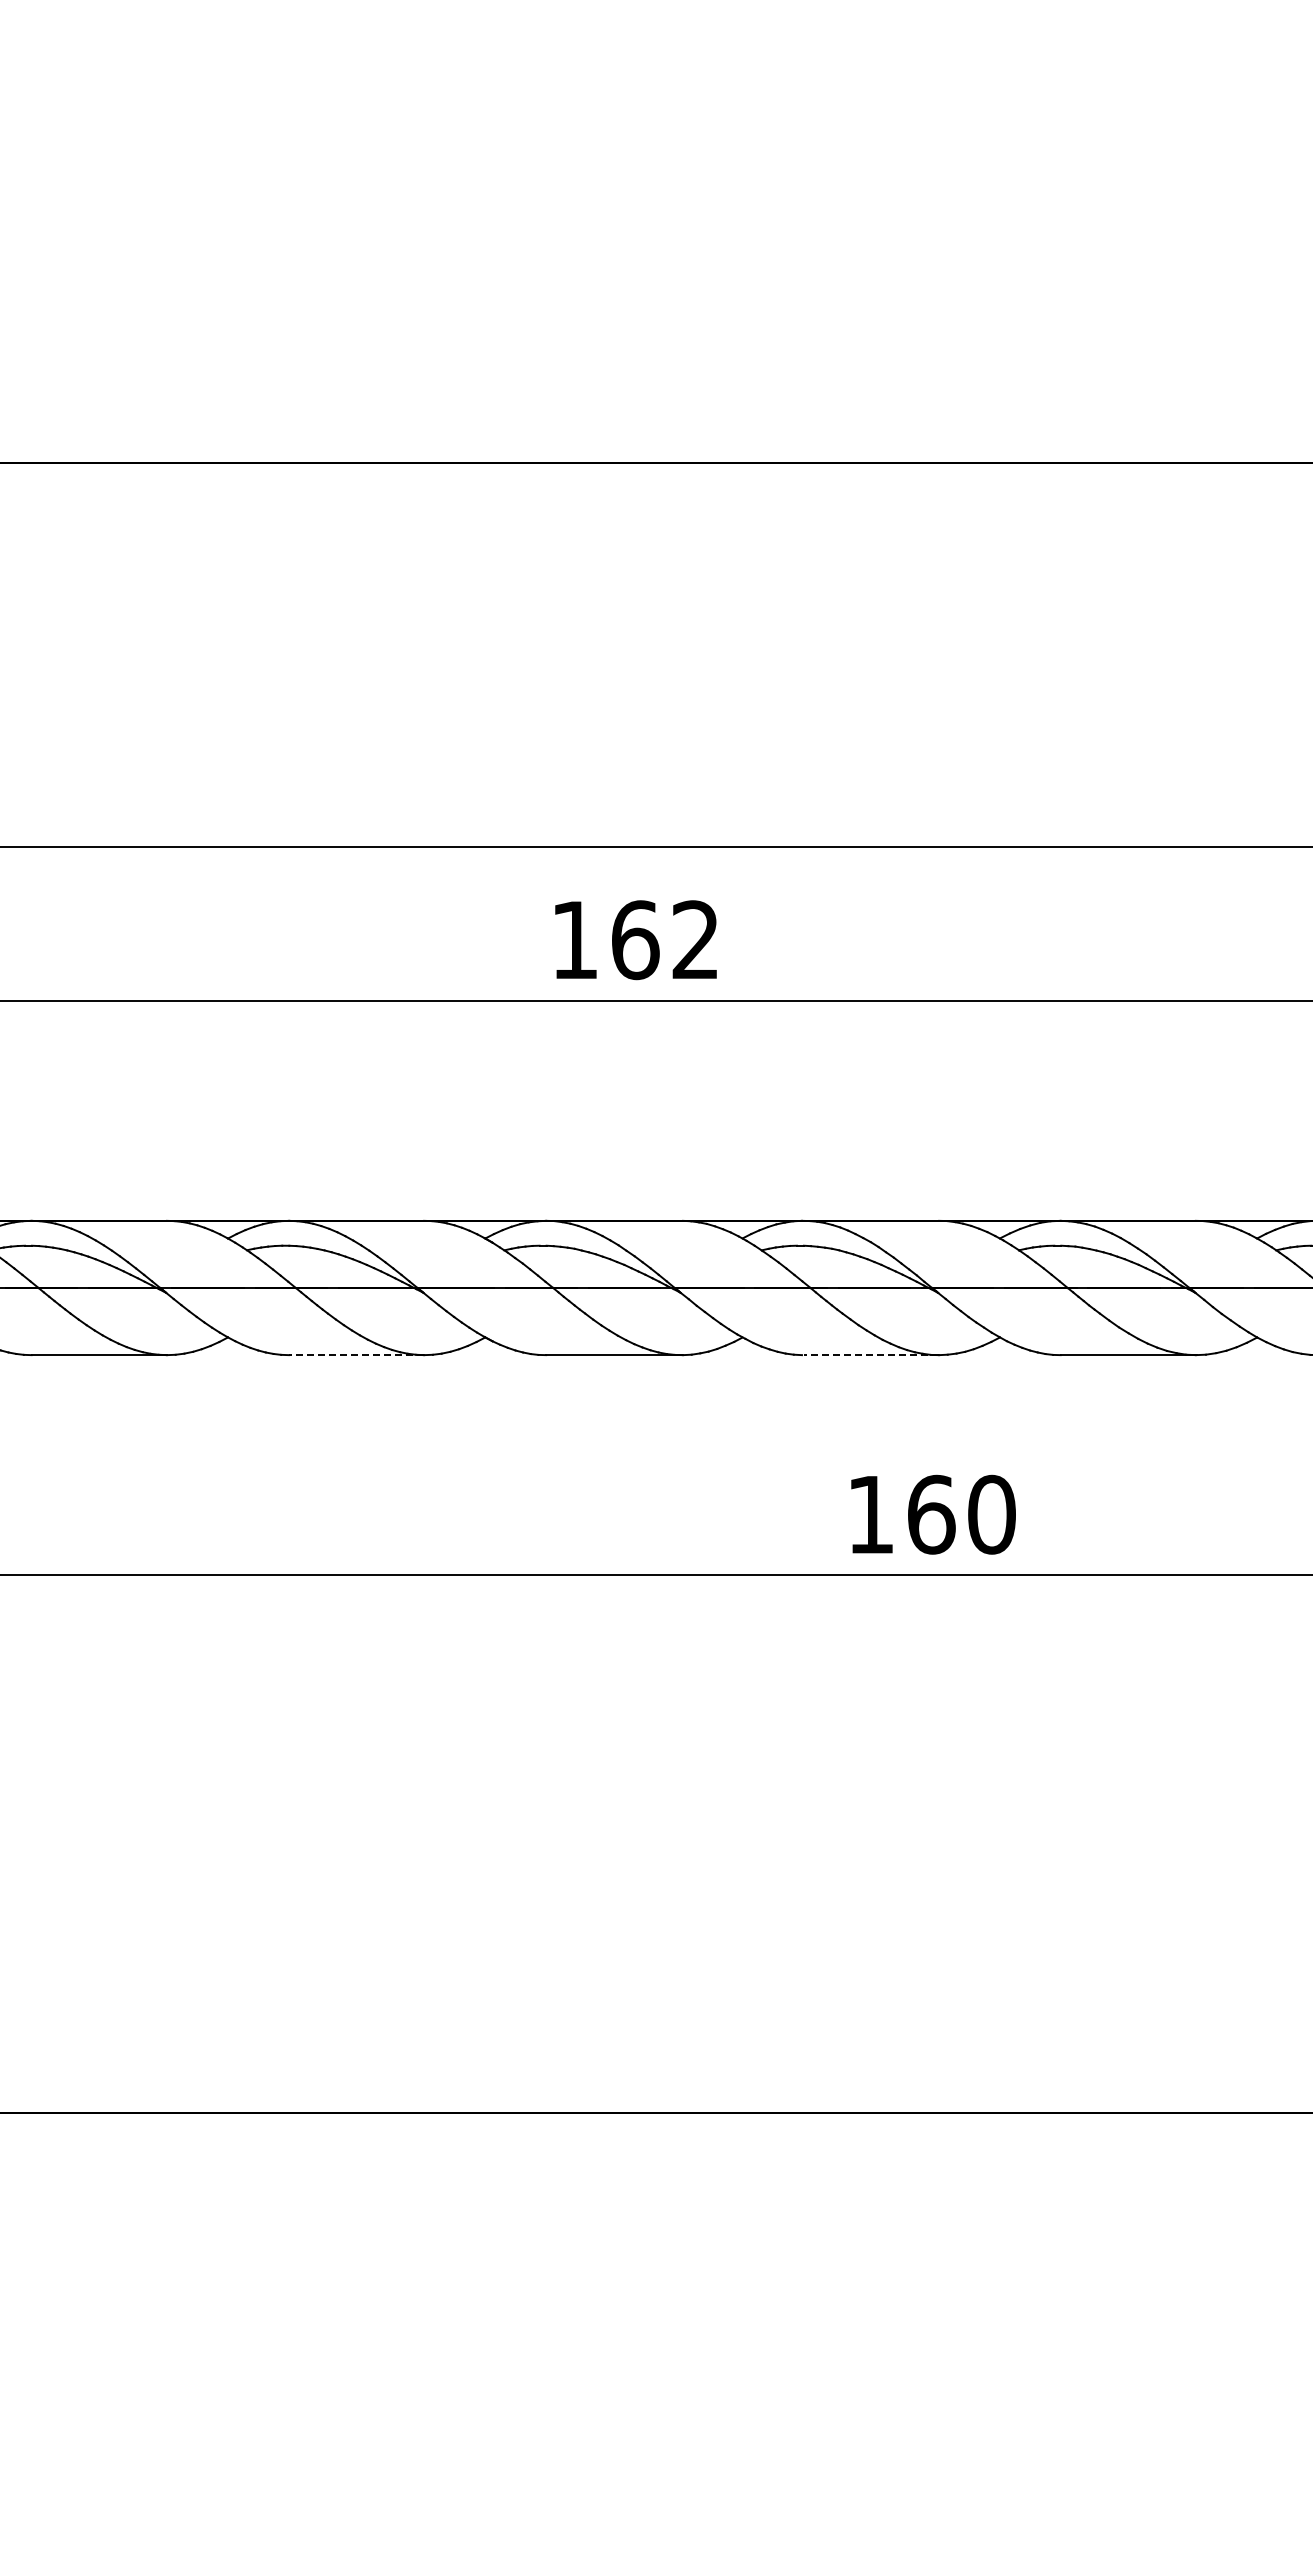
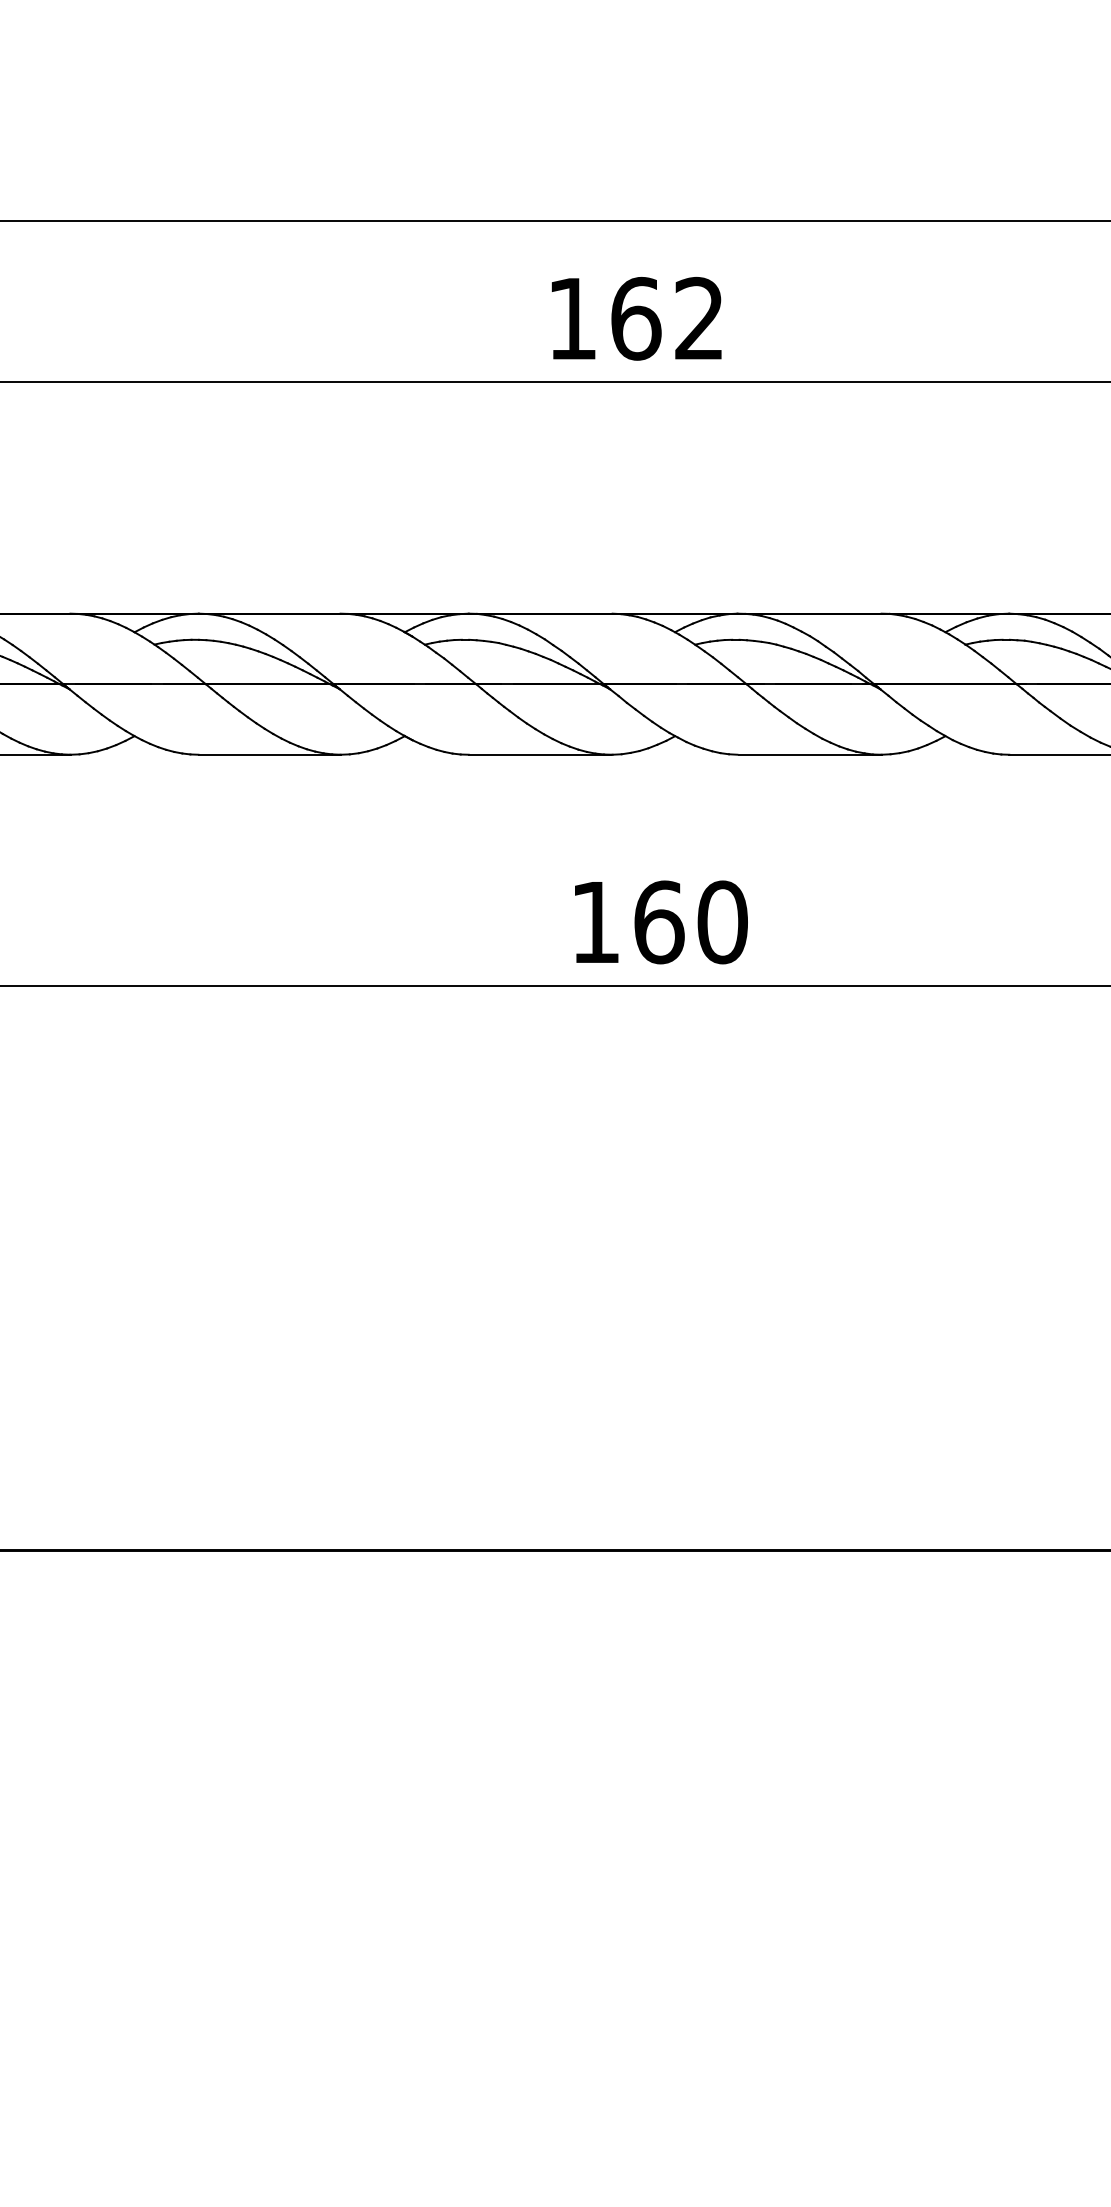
text: (635, 940) -> (636, 319), moved
line: (356, 1355) -> (269, 755), dashed -> solid
line: (871, 1355) -> (810, 755), dashed -> solid
text: (933, 1514) -> (661, 922), moved

